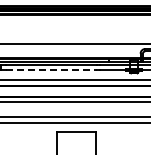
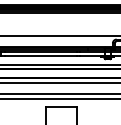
line: (51, 69) -> (41, 56), dashed -> solid

